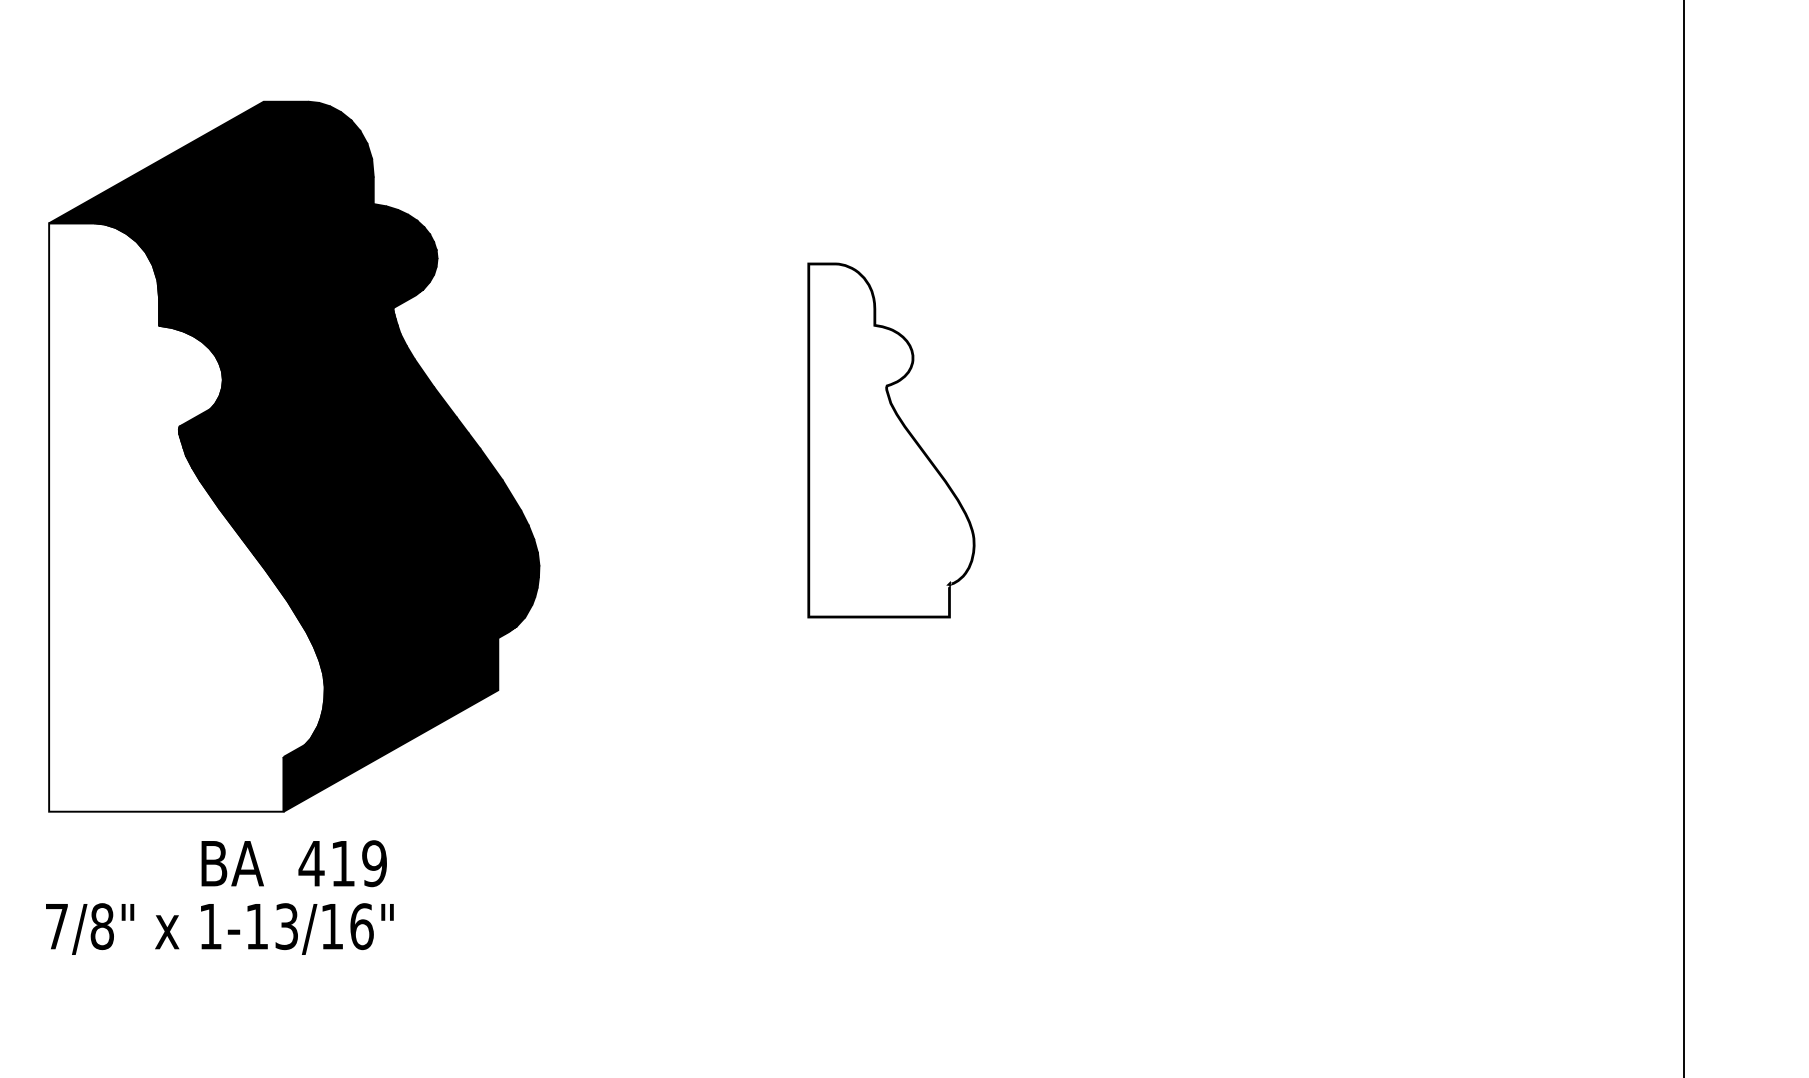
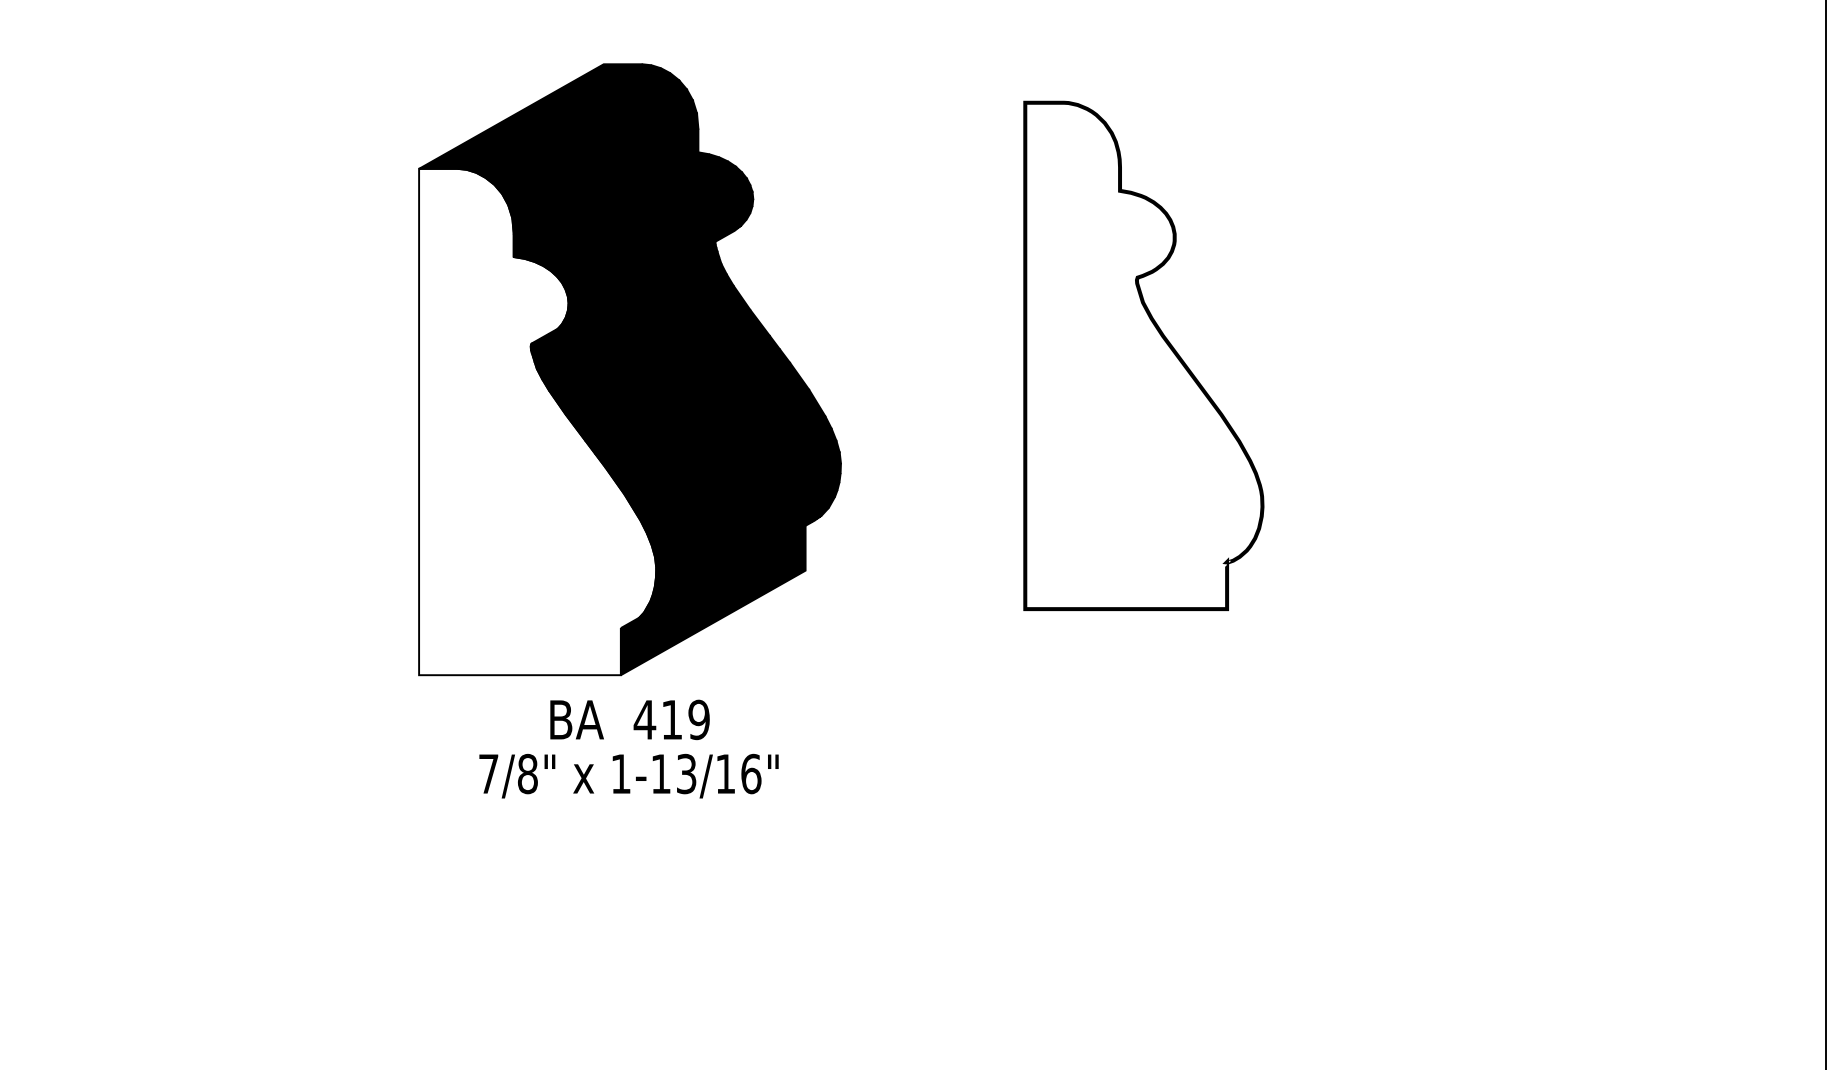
part: (890, 440) -> (1143, 355), size x1.67
text: (219, 928) -> (628, 775), moved

